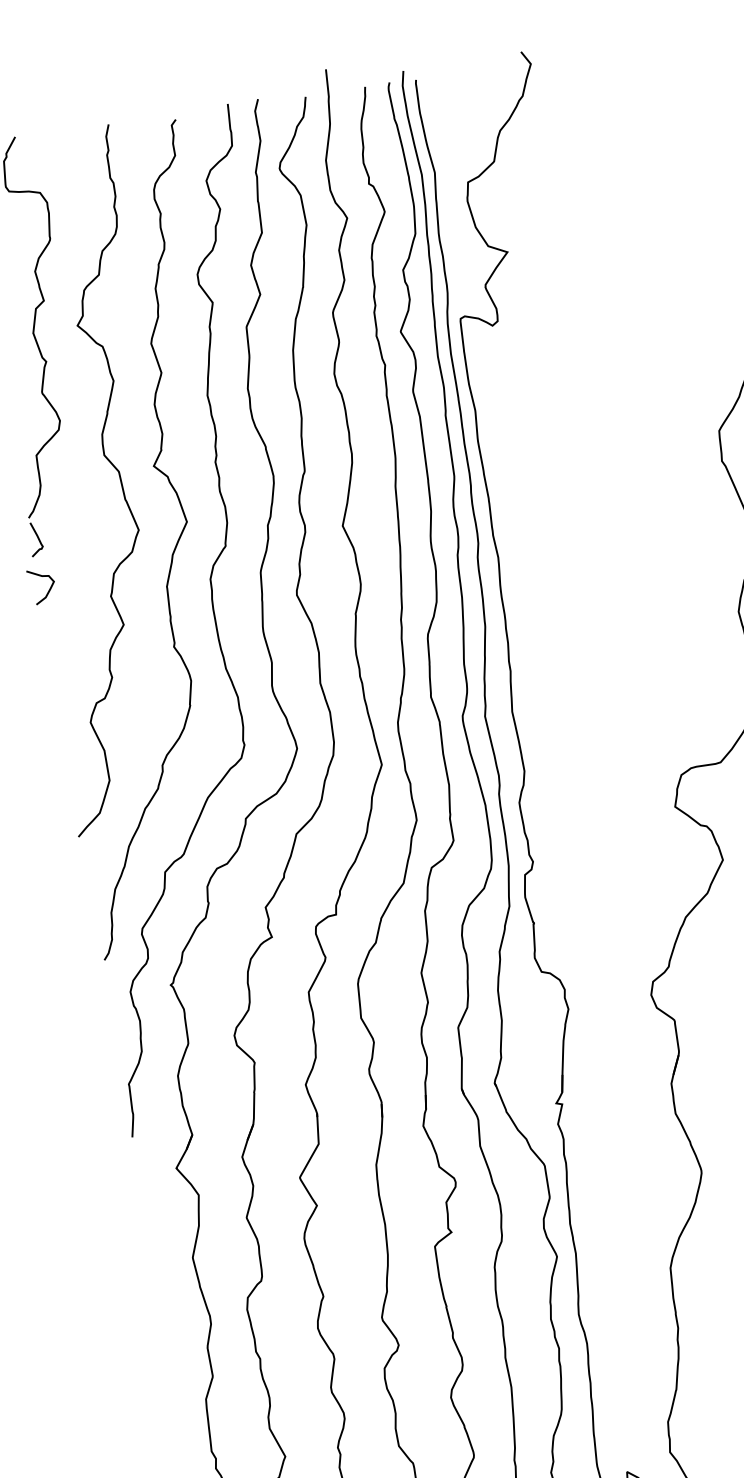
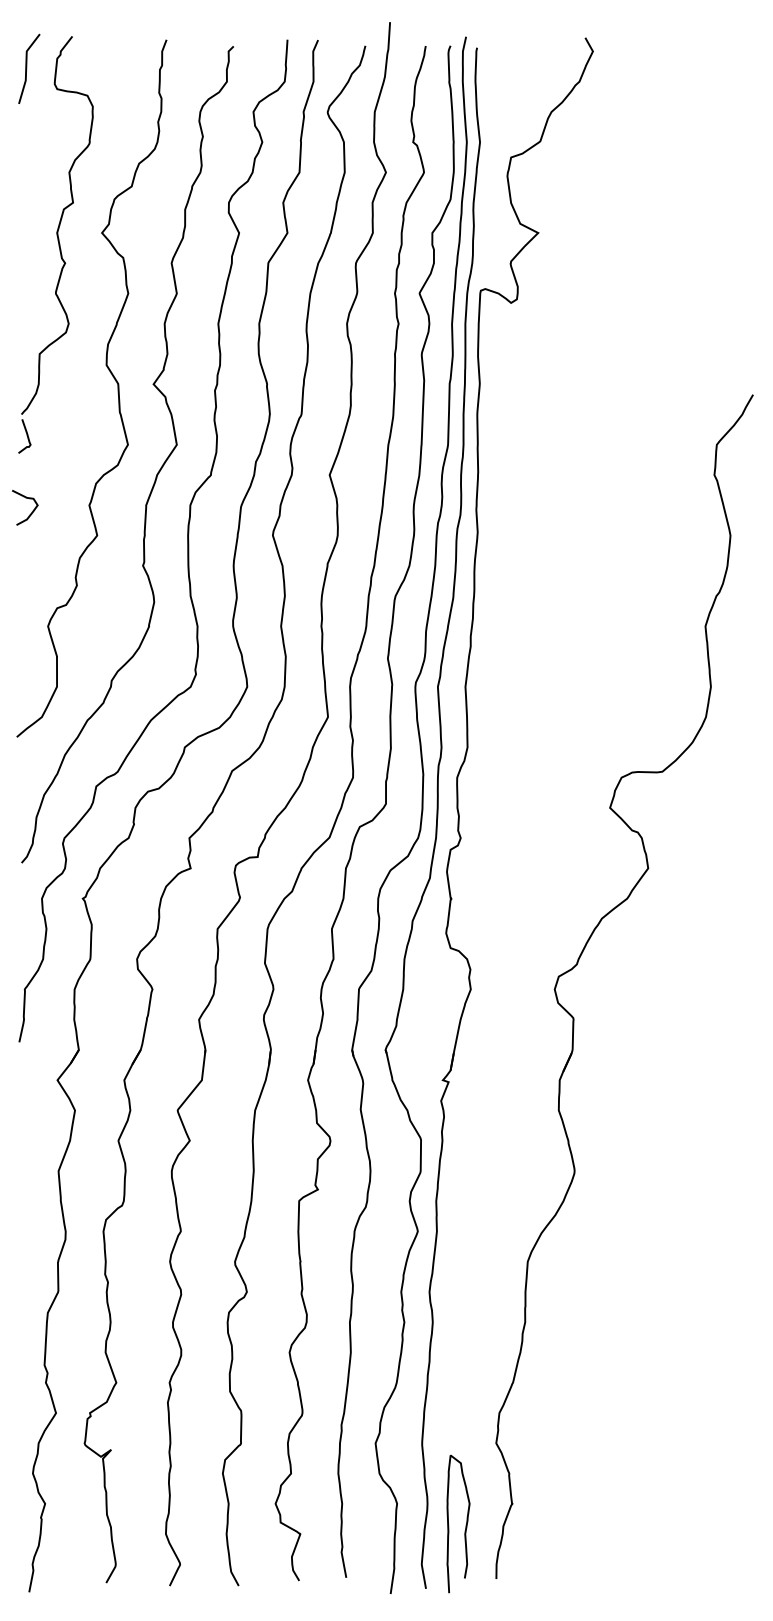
curve: (49, 587) -> (32, 510), moved

